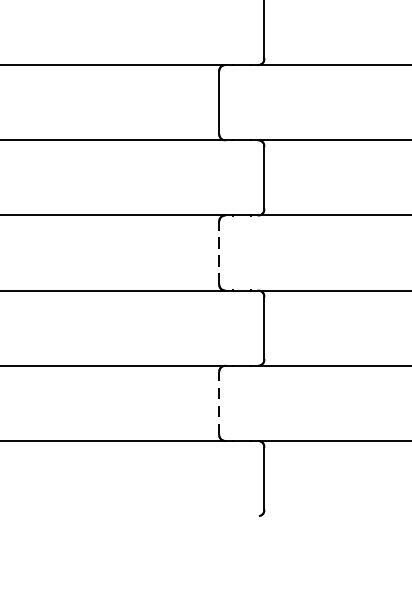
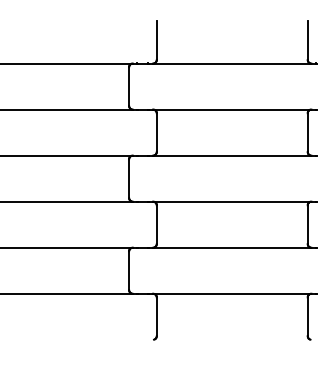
line: (219, 252) -> (129, 178), dashed -> solid
line: (219, 402) -> (129, 270), dashed -> solid

